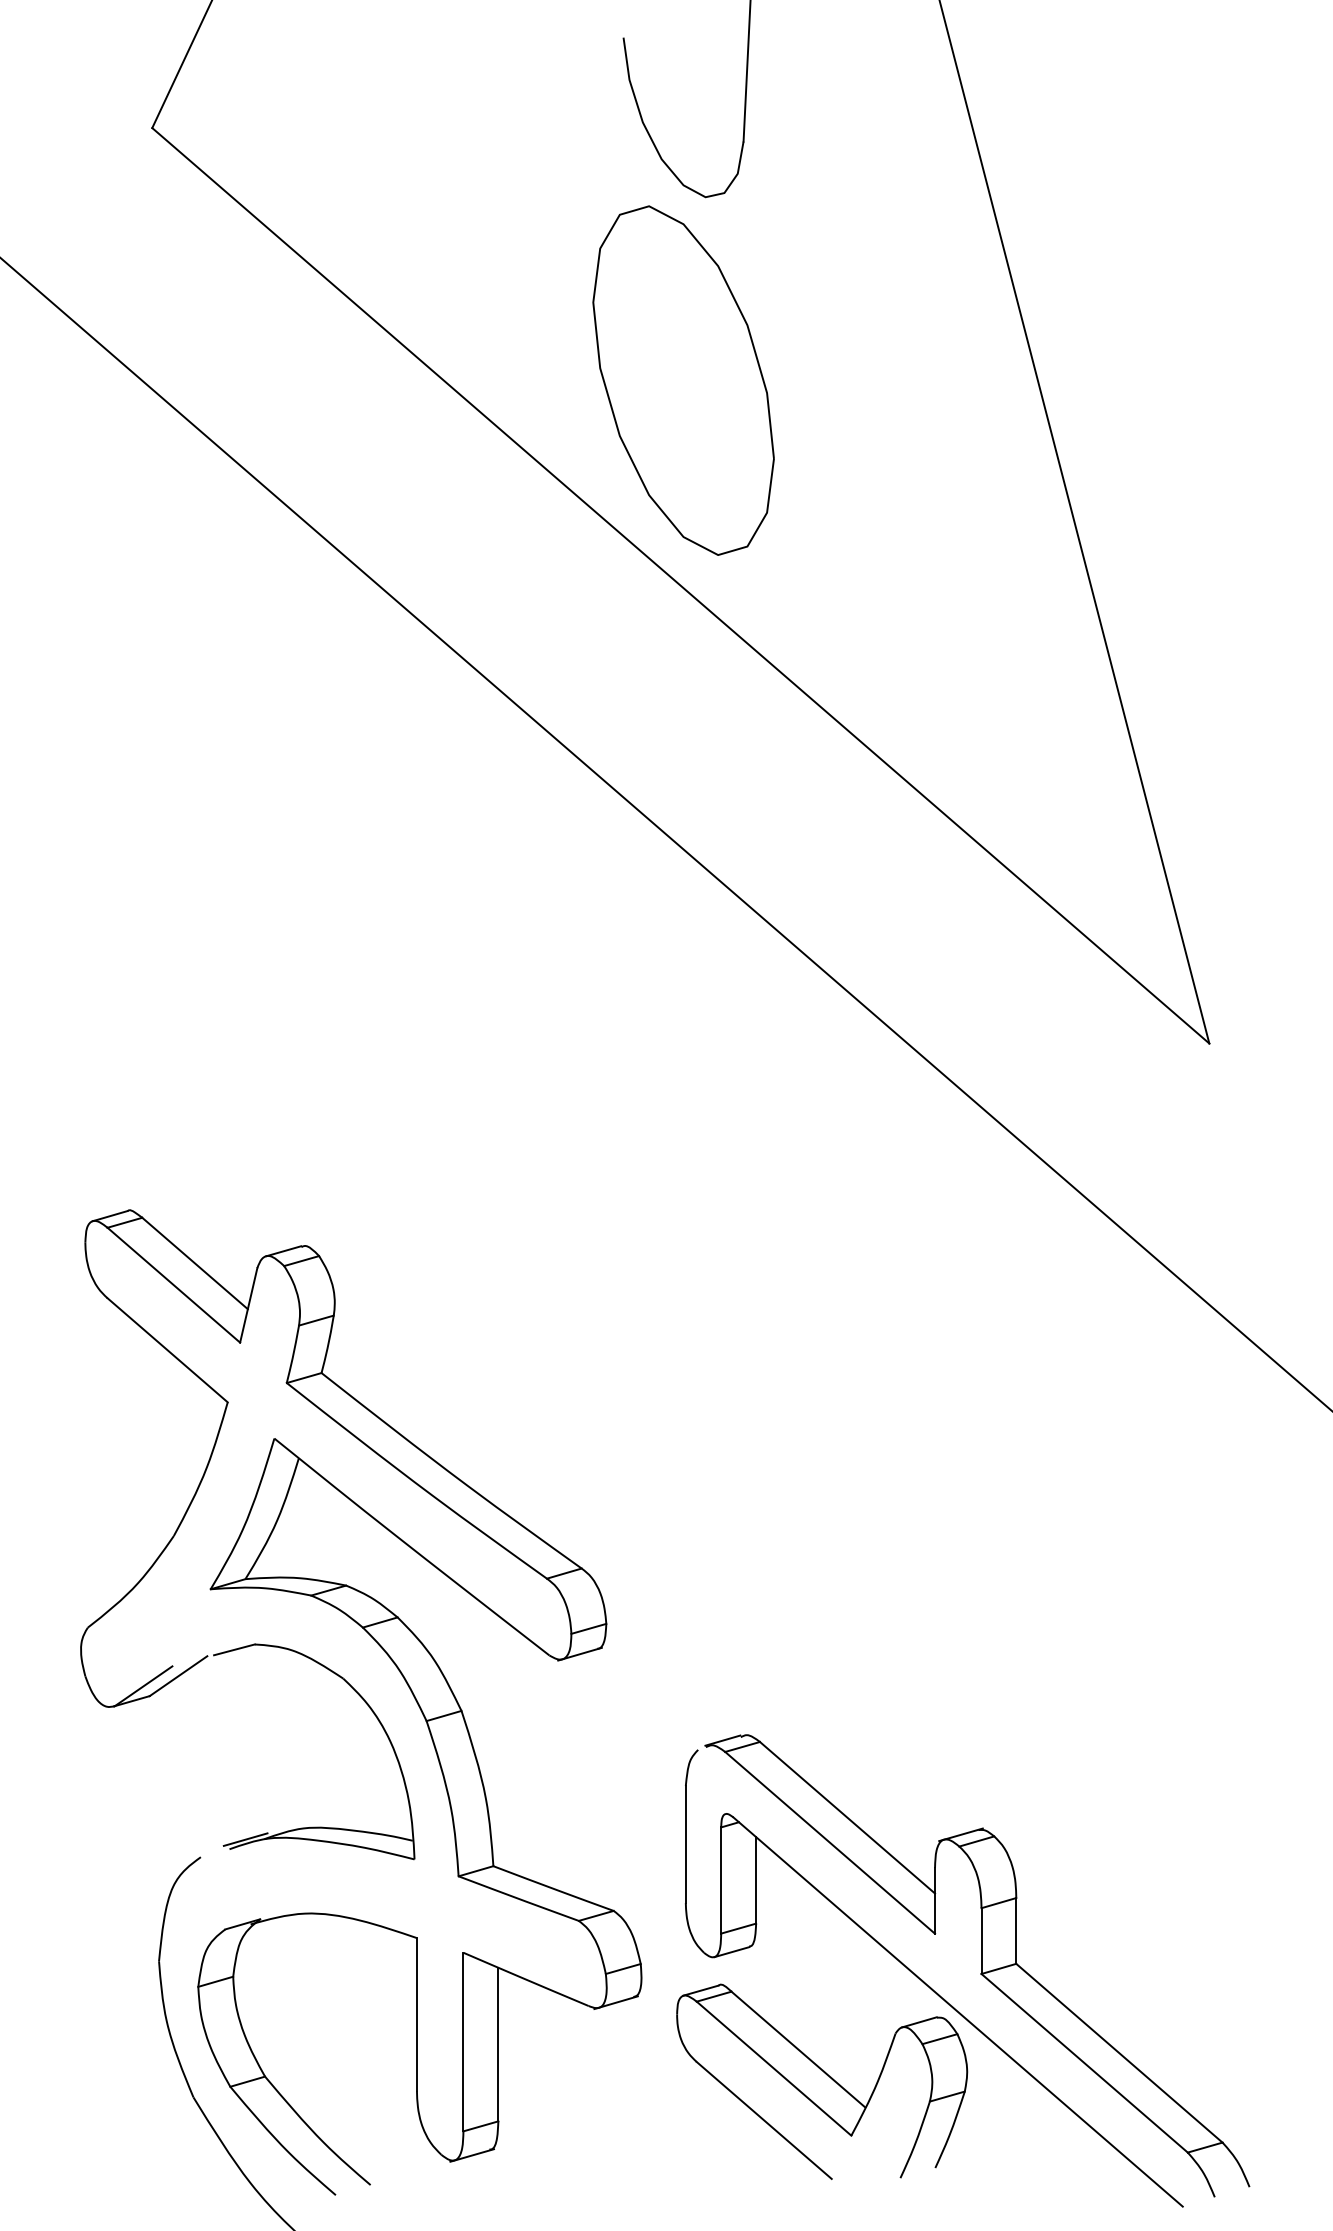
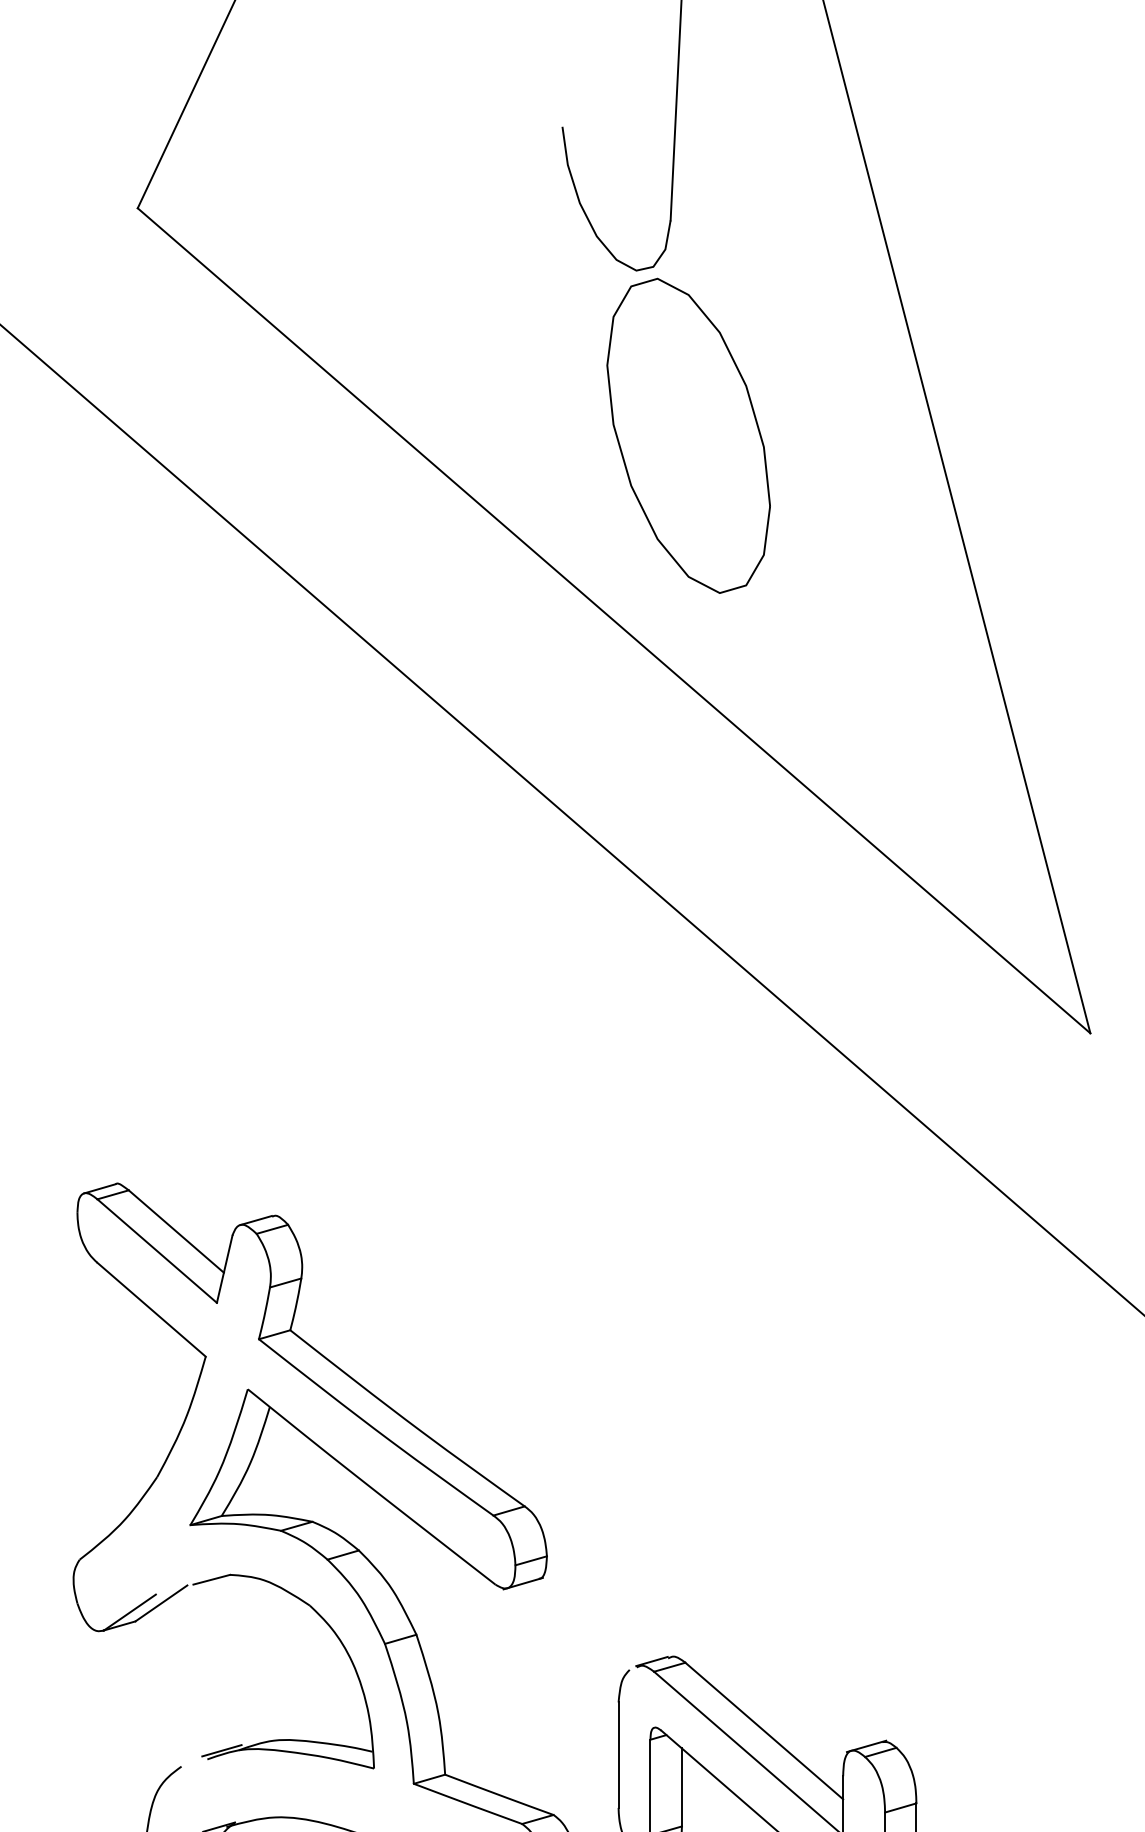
part: (683, 380) -> (688, 435), moved

